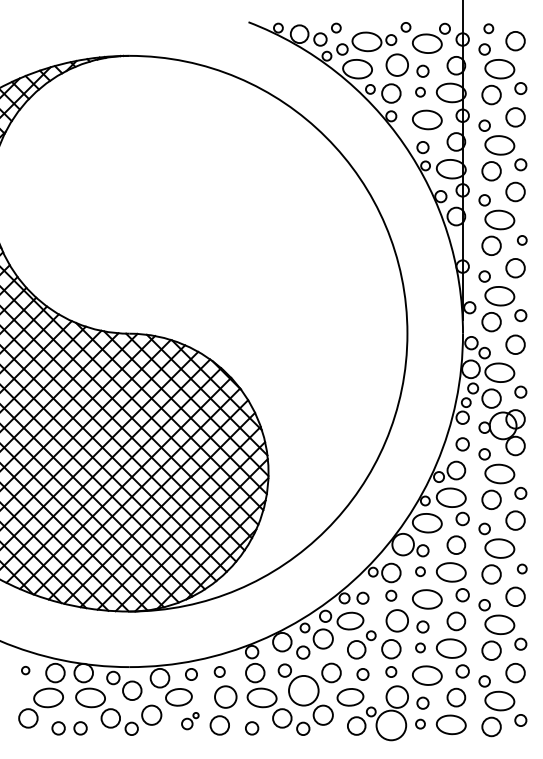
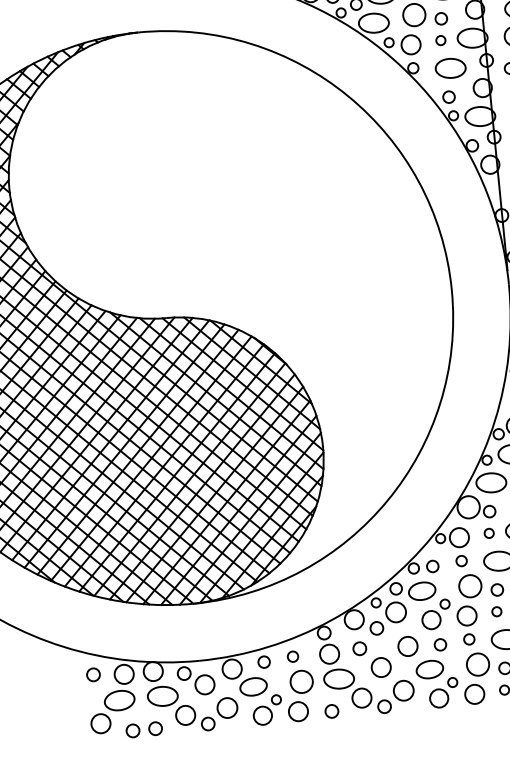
circle: (25, 670) -> (93, 674), size x1.67
circle: (303, 690) -> (380, 667), size x0.62
part: (190, 720) -> (267, 709), size x1.67
circle: (391, 725) -> (474, 694), size x0.62

